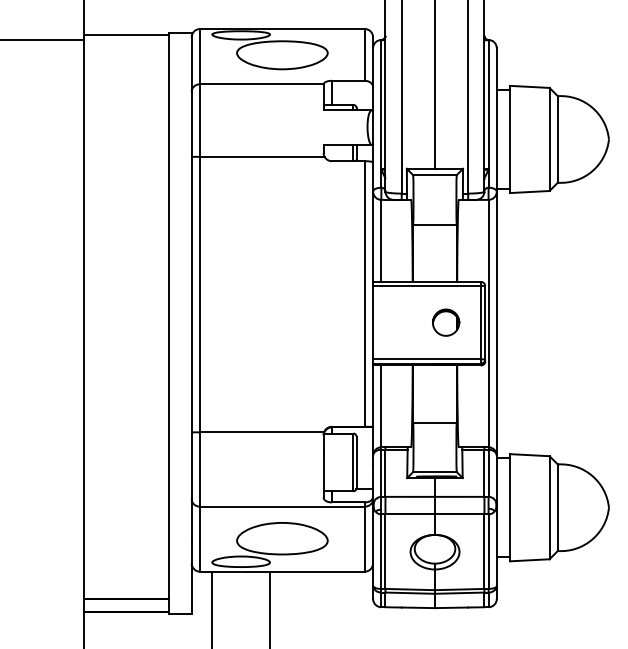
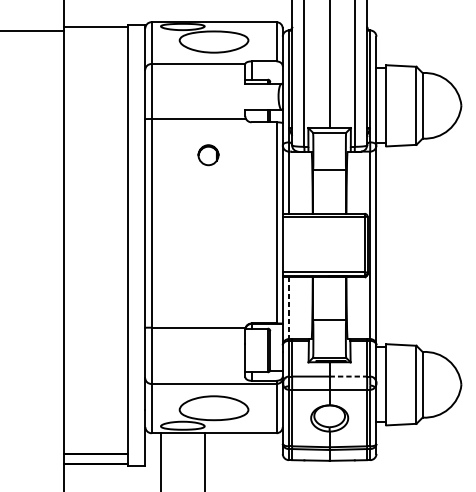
part: (446, 322) -> (208, 155), moved
line: (381, 406) -> (289, 308), solid -> dashed
line: (459, 496) -> (348, 376), solid -> dashed

